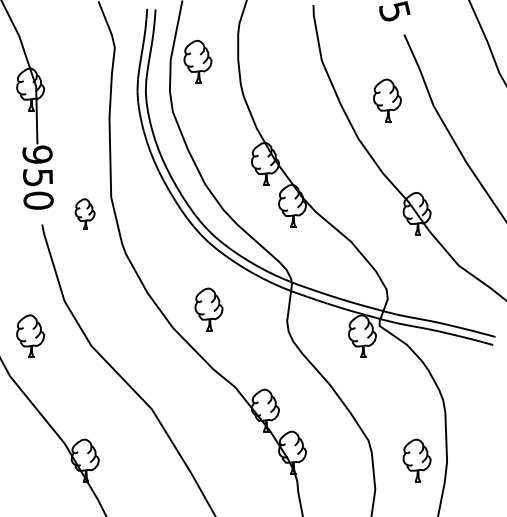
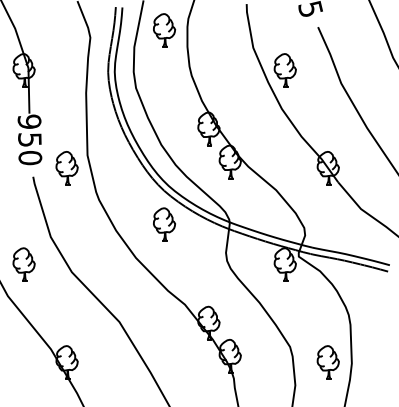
part: (197, 61) -> (164, 30), moved
part: (387, 100) -> (285, 70), moved
part: (84, 213) -> (66, 168), size x1.43
part: (208, 309) -> (164, 224), moved

